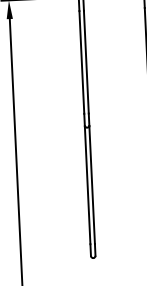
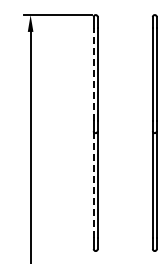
line: (81, 61) -> (93, 73), solid -> dashed
line: (87, 184) -> (93, 184), solid -> dashed

